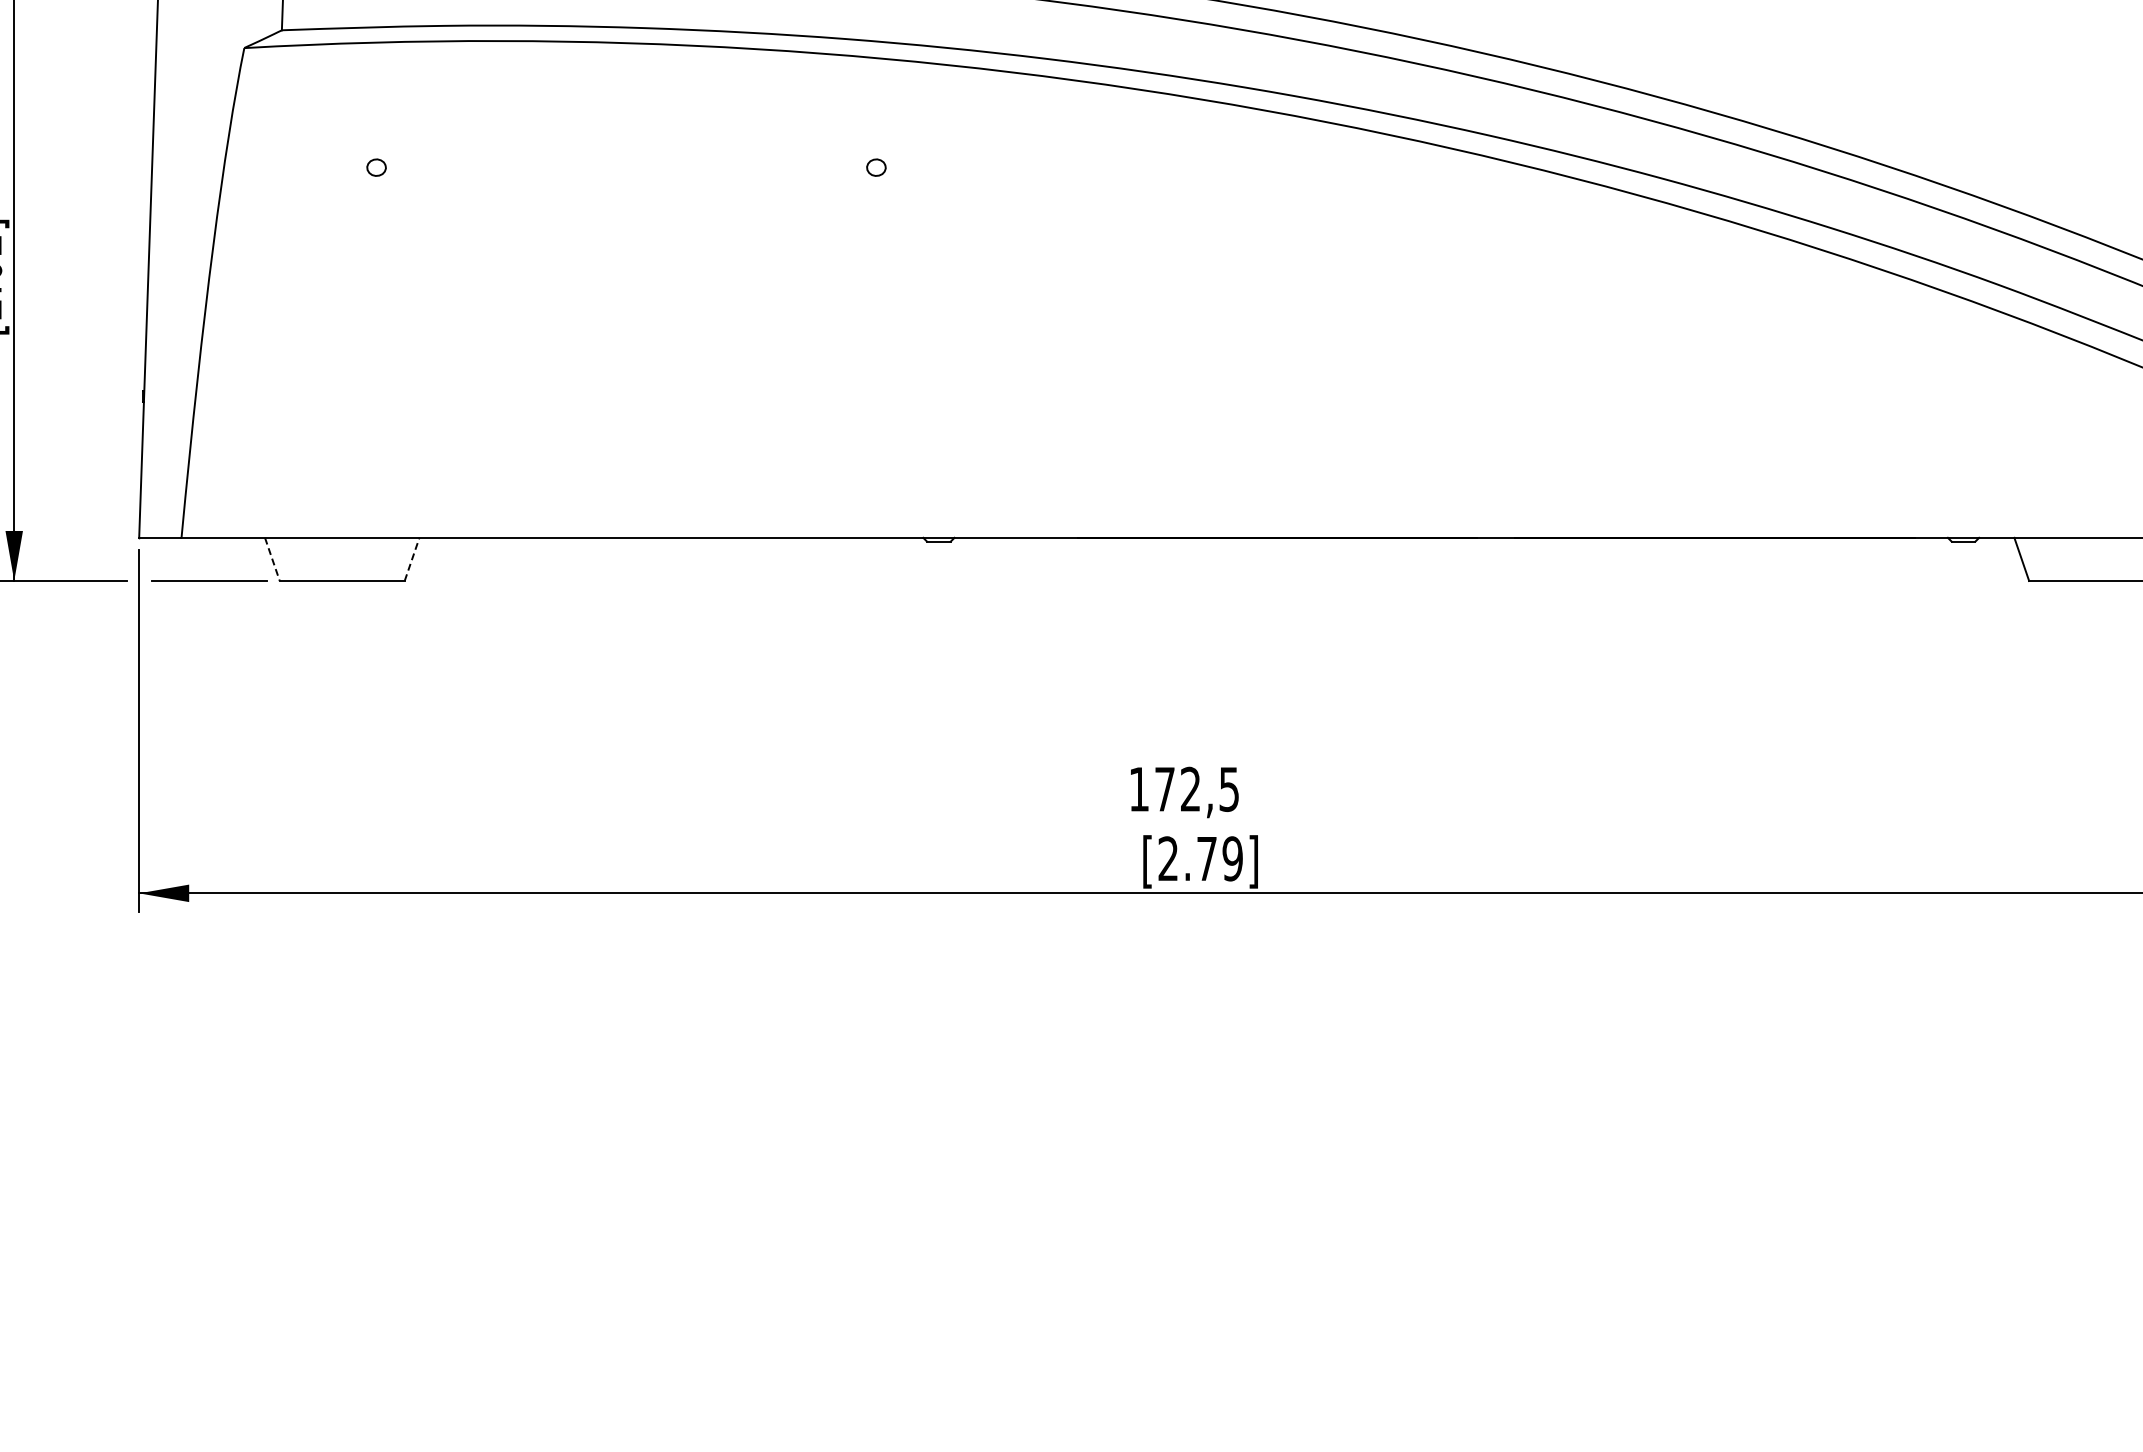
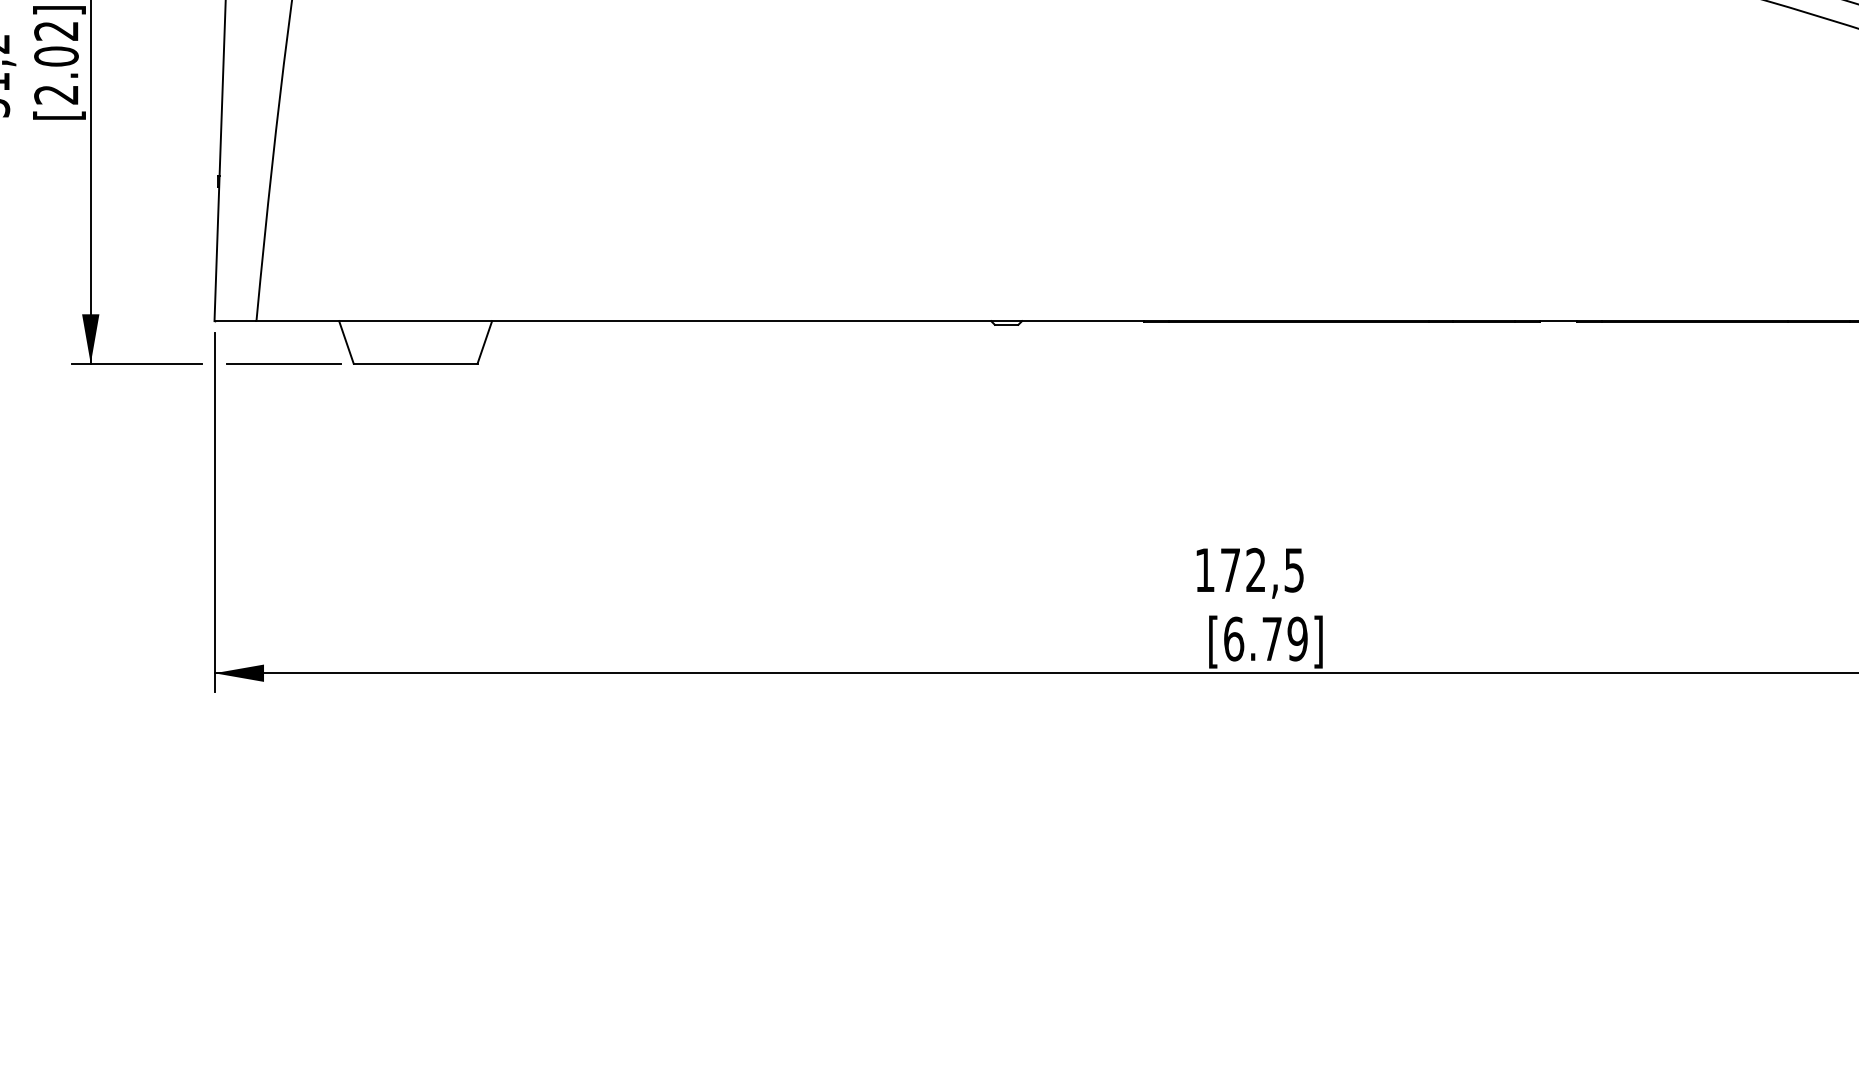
line: (272, 559) -> (346, 342), dashed -> solid
line: (412, 559) -> (485, 342), dashed -> solid
text: (1168, 858) -> (1234, 638), [2.79] -> [6.79]

